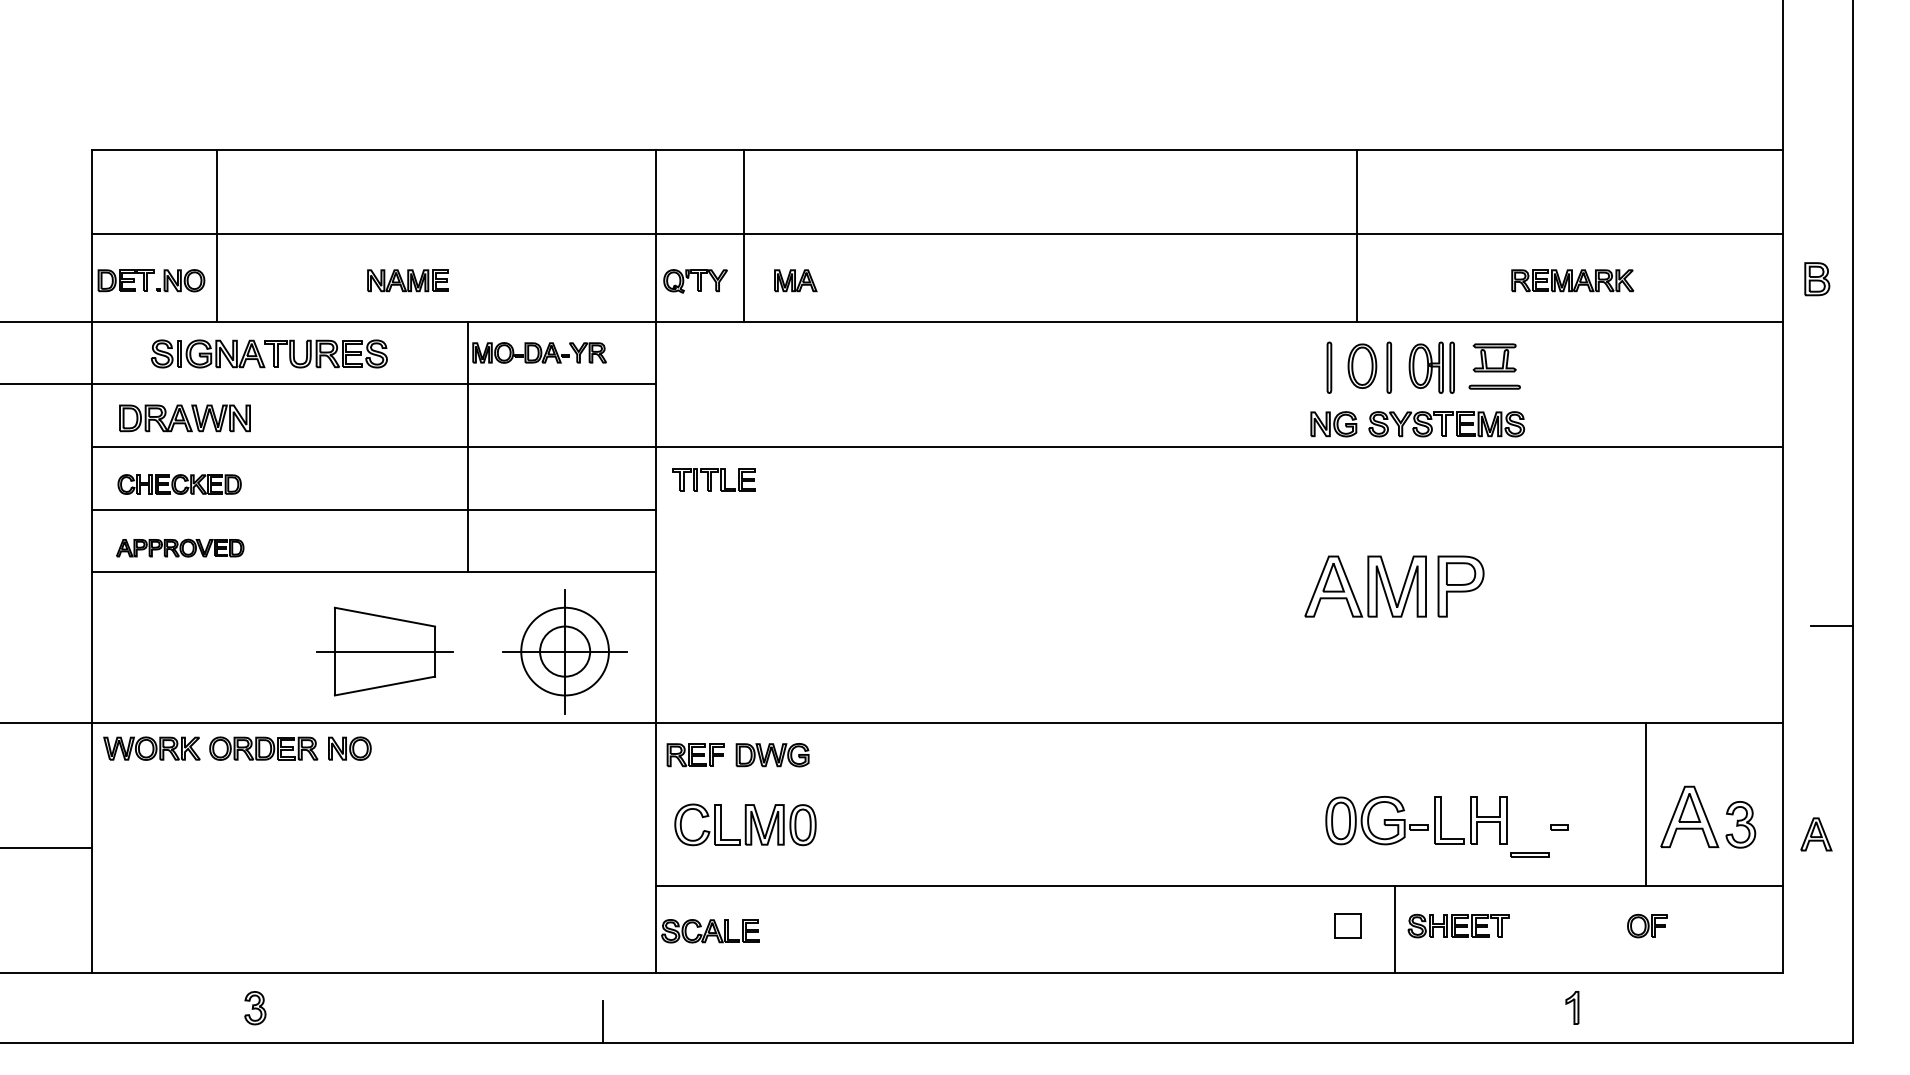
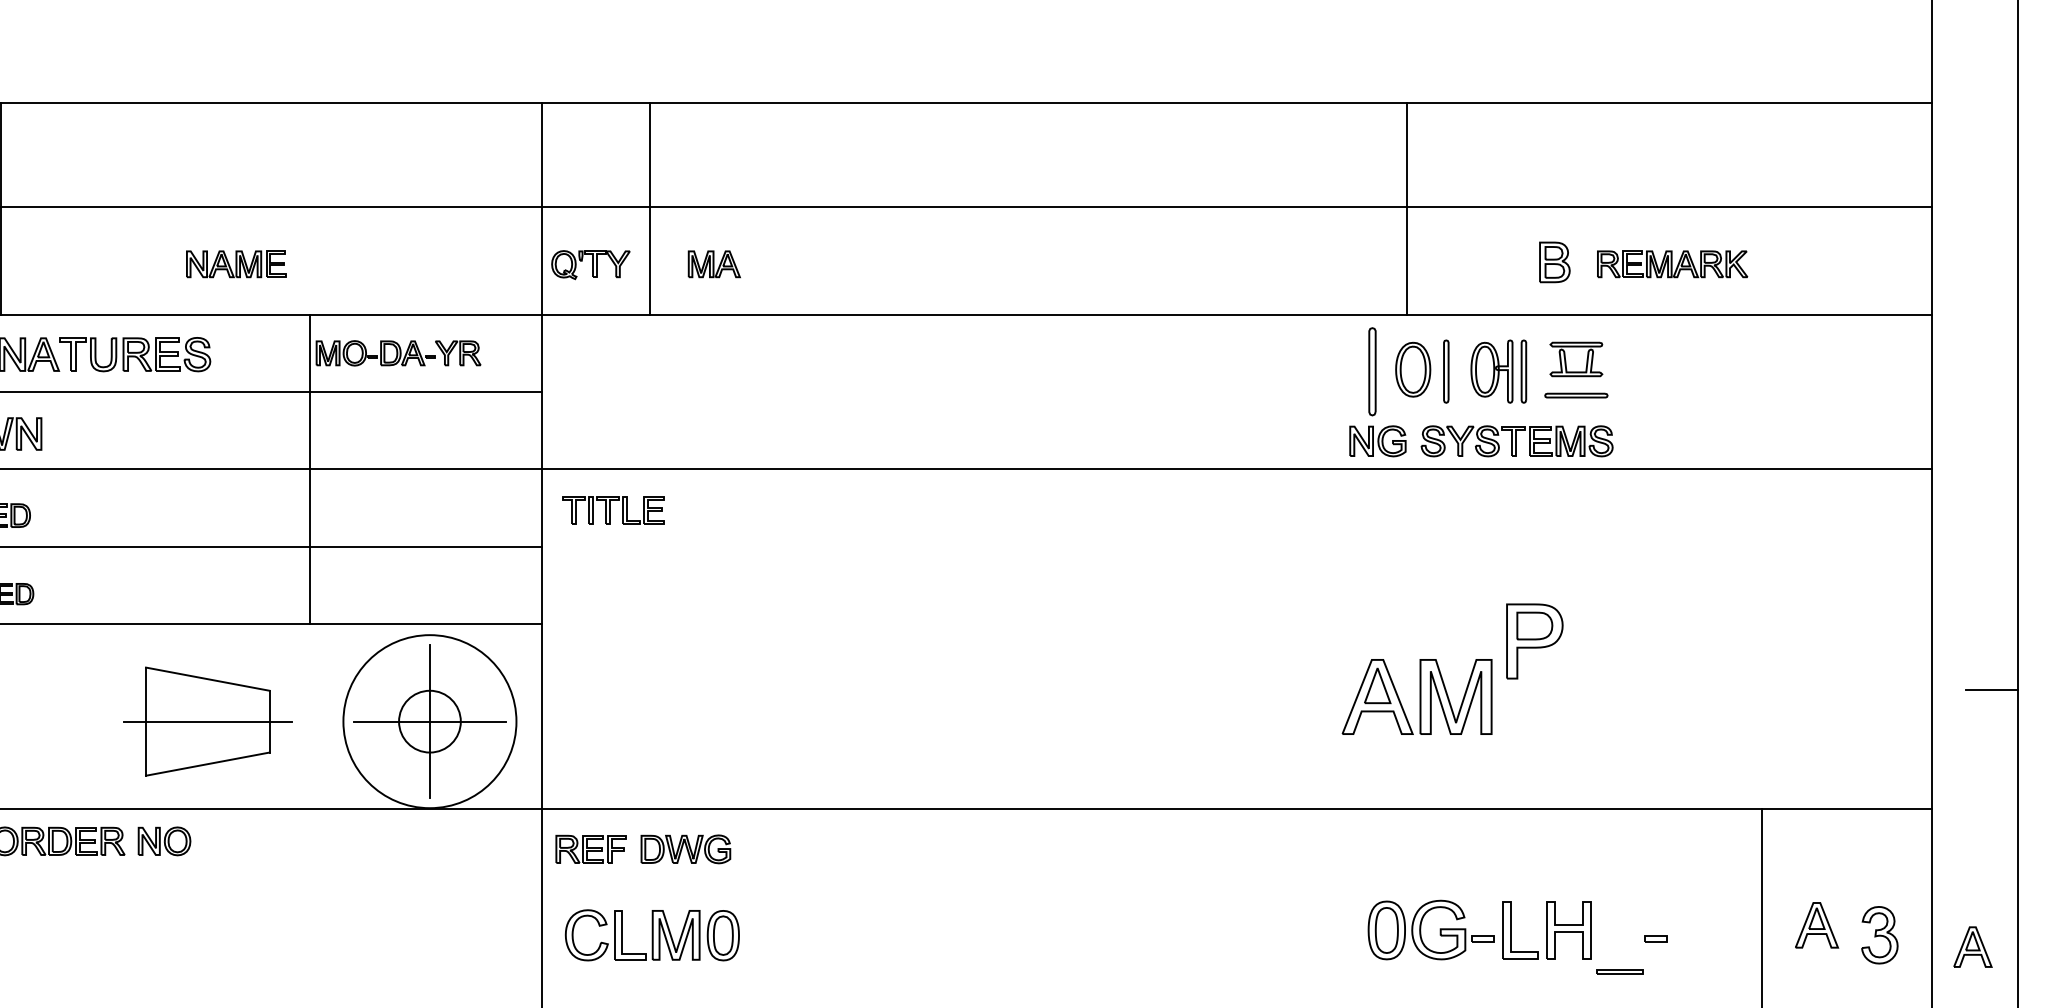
part: (1817, 279) -> (1555, 262), moved
part: (1329, 367) -> (1372, 371), size x1.4
part: (1365, 586) -> (1416, 696), moved
circle: (564, 651) -> (429, 721), size x1.6
part: (1689, 816) -> (1816, 925), size x0.6

